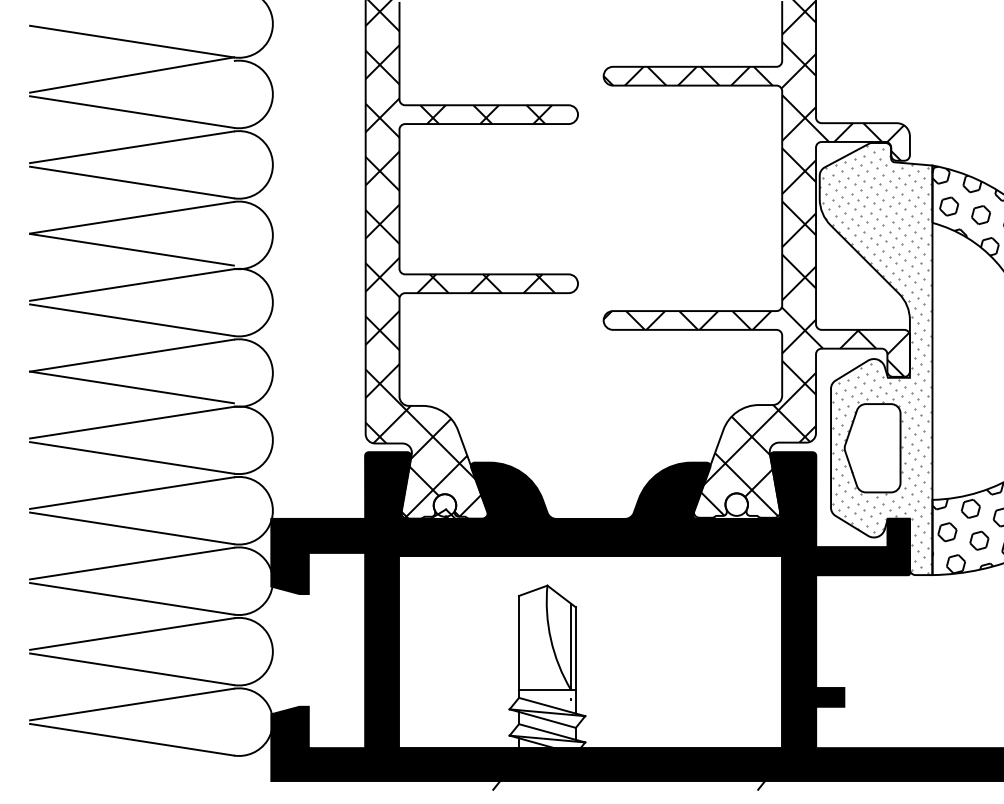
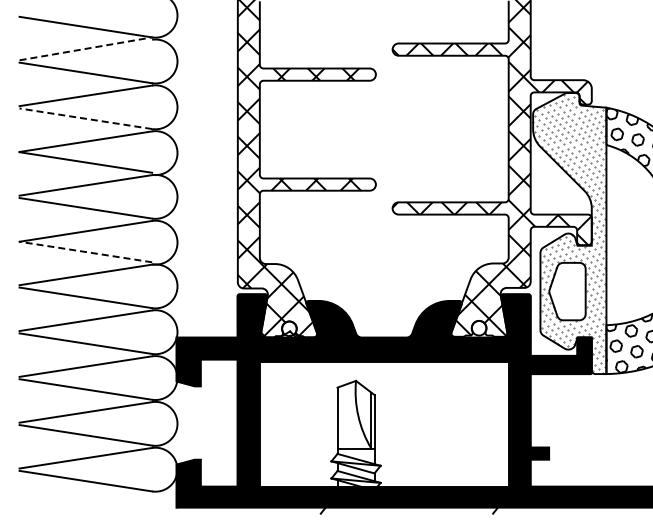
line: (132, 74) -> (86, 48), solid -> dashed
line: (131, 182) -> (85, 118), solid -> dashed
line: (131, 386) -> (85, 251), solid -> dashed

